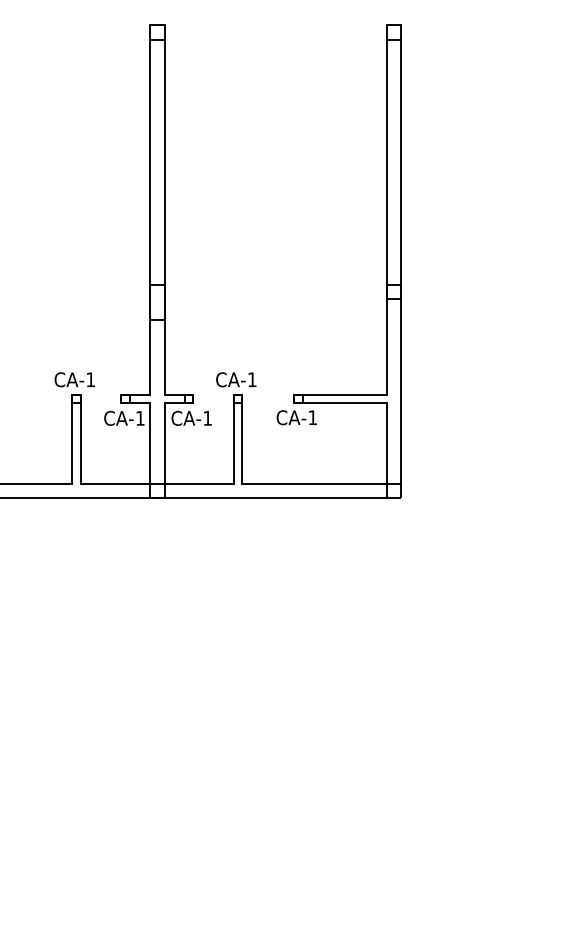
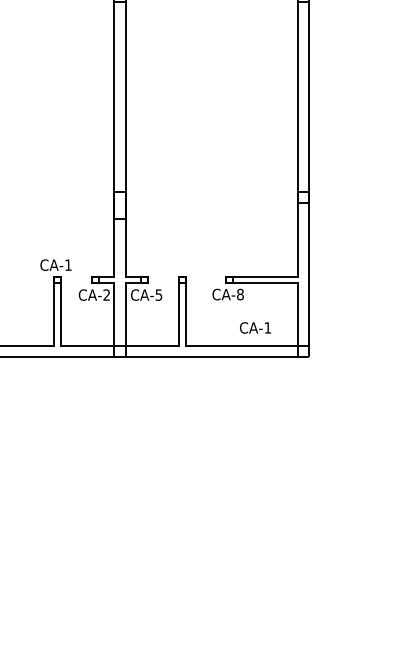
text: (236, 379) -> (255, 327), moved
text: (140, 417) -> (106, 294), CA-1 -> CA-2
text: (312, 417) -> (240, 294), CA-1 -> CA-8
text: (207, 418) -> (158, 295), CA-1 -> CA-5

